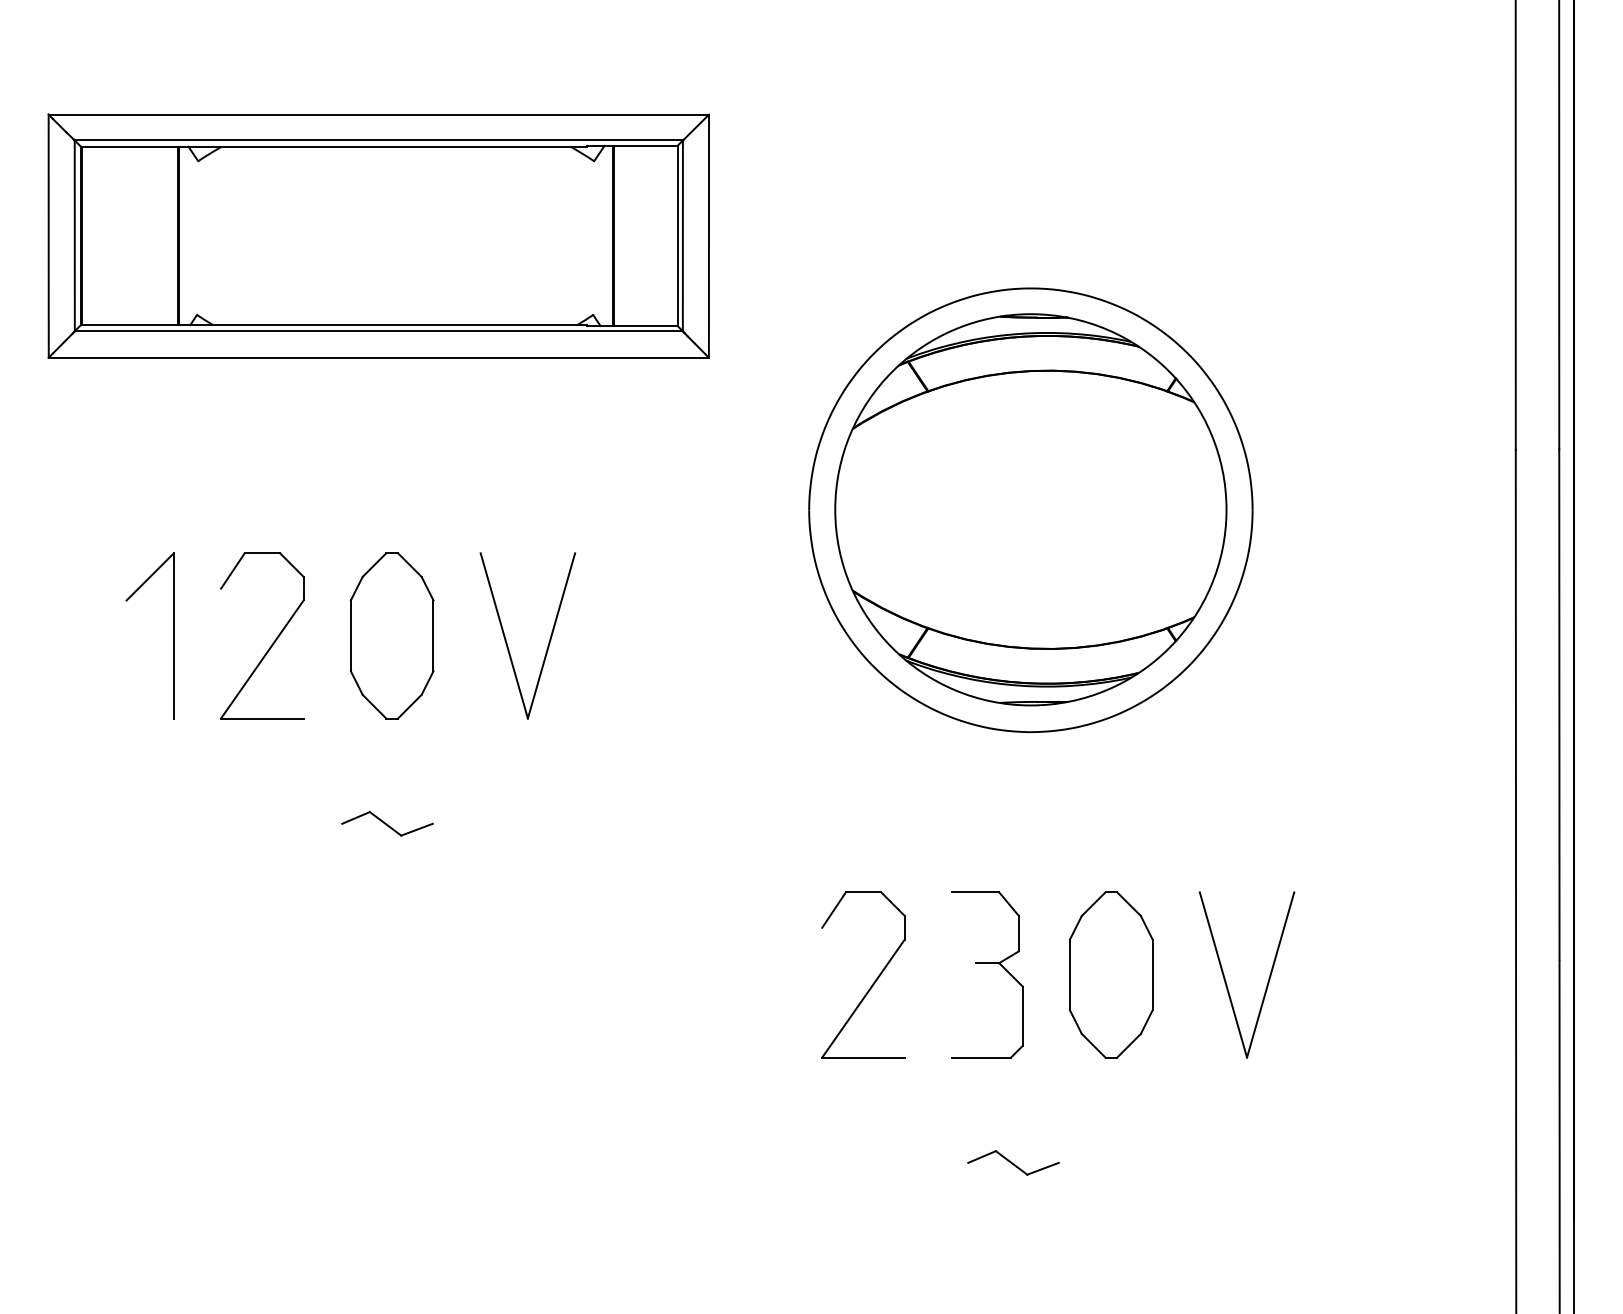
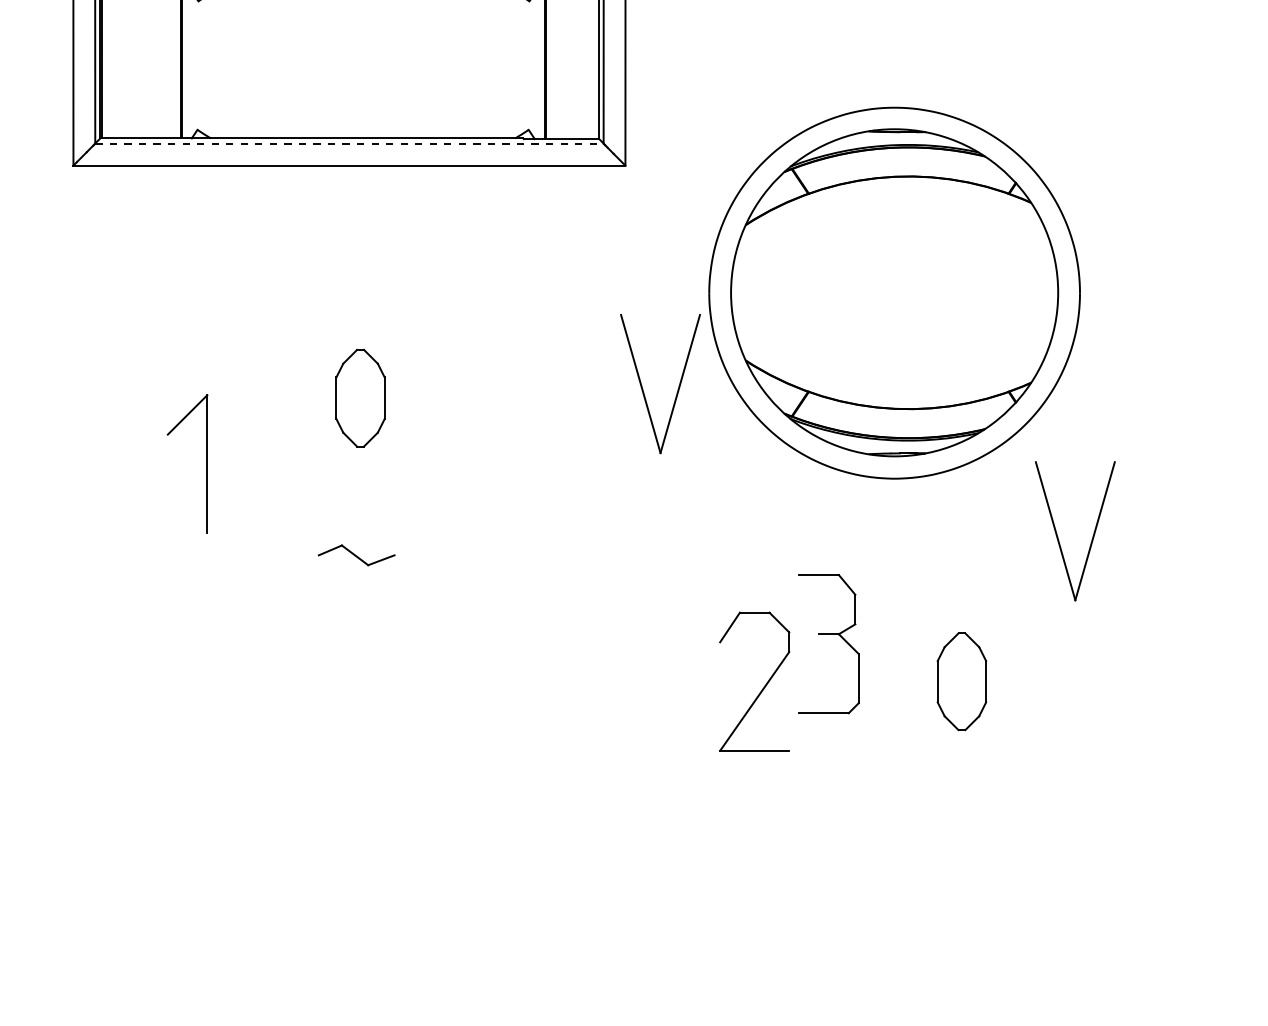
line: (379, 331) -> (350, 143), solid -> dashed
part: (173, 635) -> (207, 463), moved
part: (391, 635) -> (360, 397), size x0.7
part: (273, 641) -> (261, 402), removed
part: (507, 642) -> (643, 389), moved
part: (987, 963) -> (829, 634), moved
part: (1111, 974) -> (962, 681), size x0.7
part: (1226, 981) -> (1058, 536), moved
part: (1013, 1162) -> (880, 838), removed

